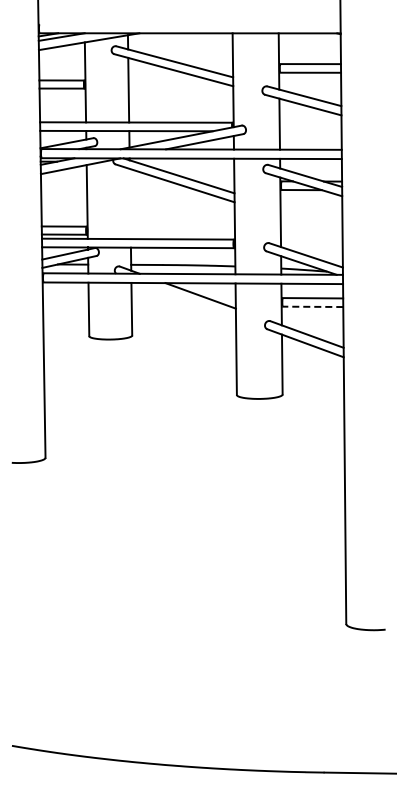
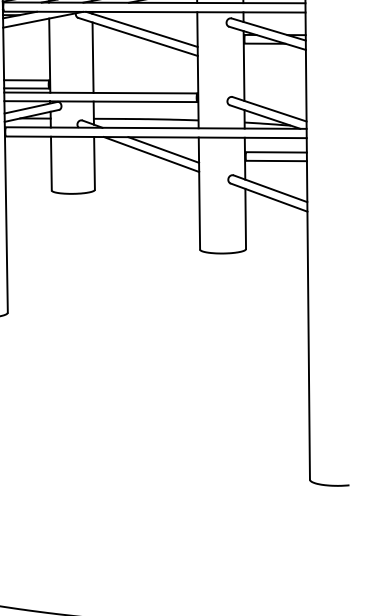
line: (129, 203) -> (92, 57), added
line: (188, 299) -> (151, 153), added
line: (312, 306) -> (276, 160), dashed -> solid

